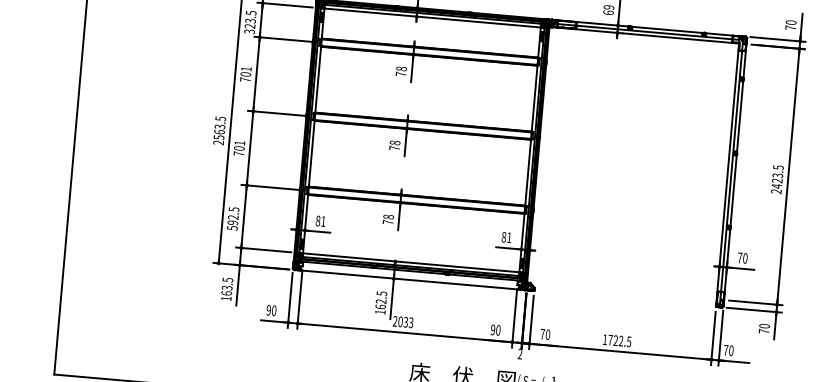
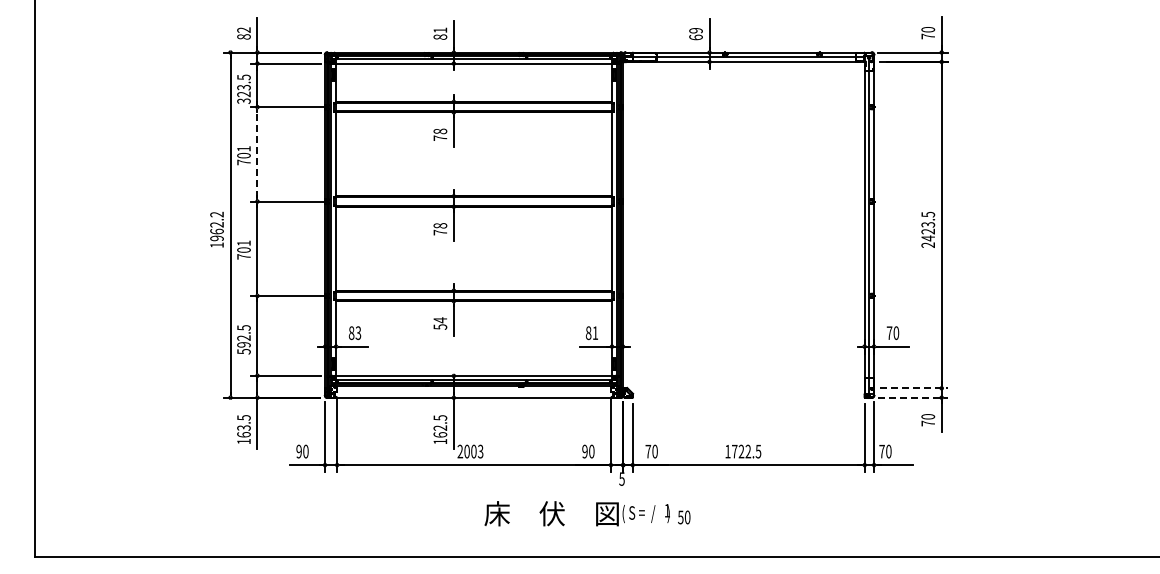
line: (256, 74) -> (257, 154), solid -> dashed
text: (219, 130) -> (216, 229), 2563.5 -> 1962.2
text: (388, 219) -> (440, 323), 78 -> 54
text: (323, 221) -> (358, 333), 81 -> 83
line: (755, 303) -> (914, 388), solid -> dashed
line: (754, 310) -> (913, 397), solid -> dashed
text: (405, 322) -> (473, 451), 2033 -> 2003
text: (519, 353) -> (621, 478), 2 -> 5

